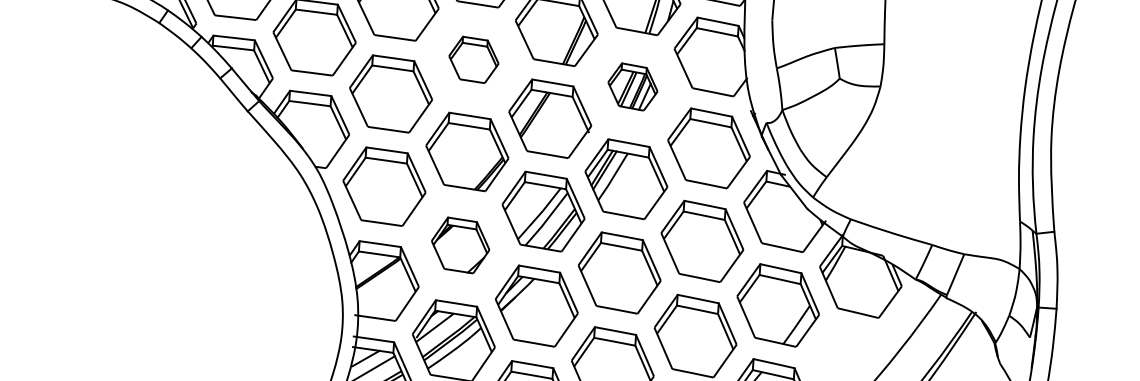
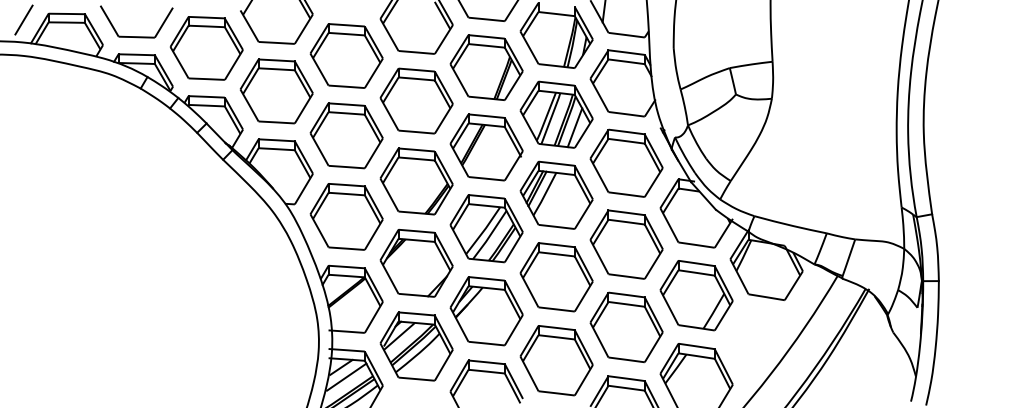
part: (473, 59) -> (416, 100), size x1.67
part: (632, 86) -> (556, 114), size x1.67
part: (460, 244) -> (416, 262), size x1.43

